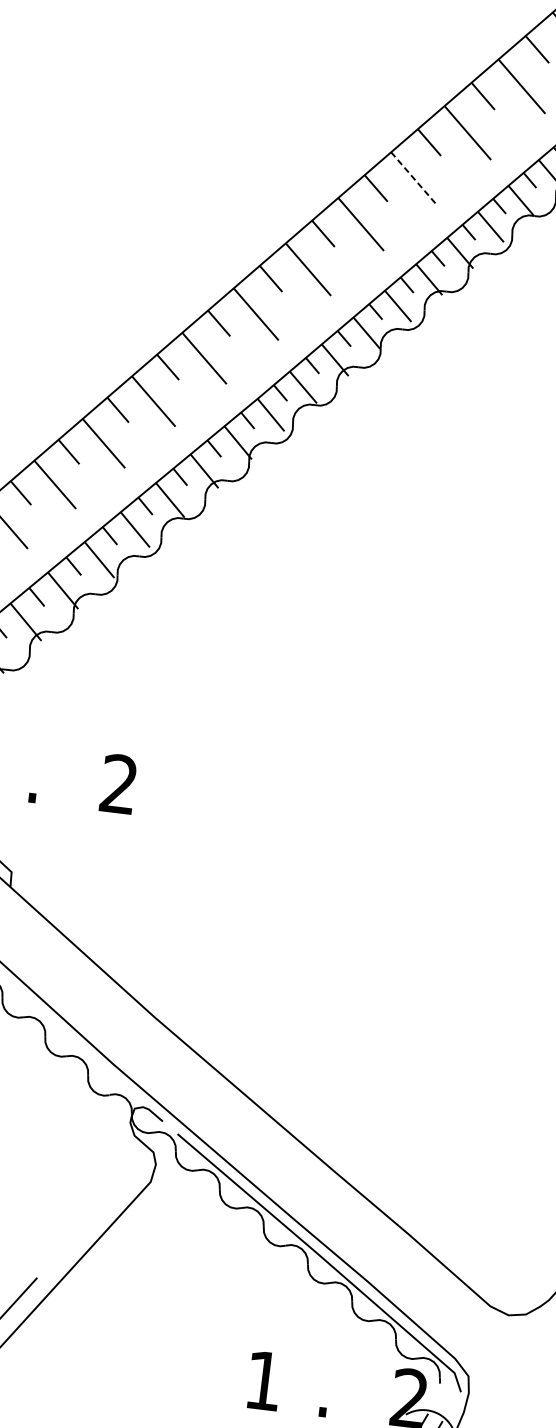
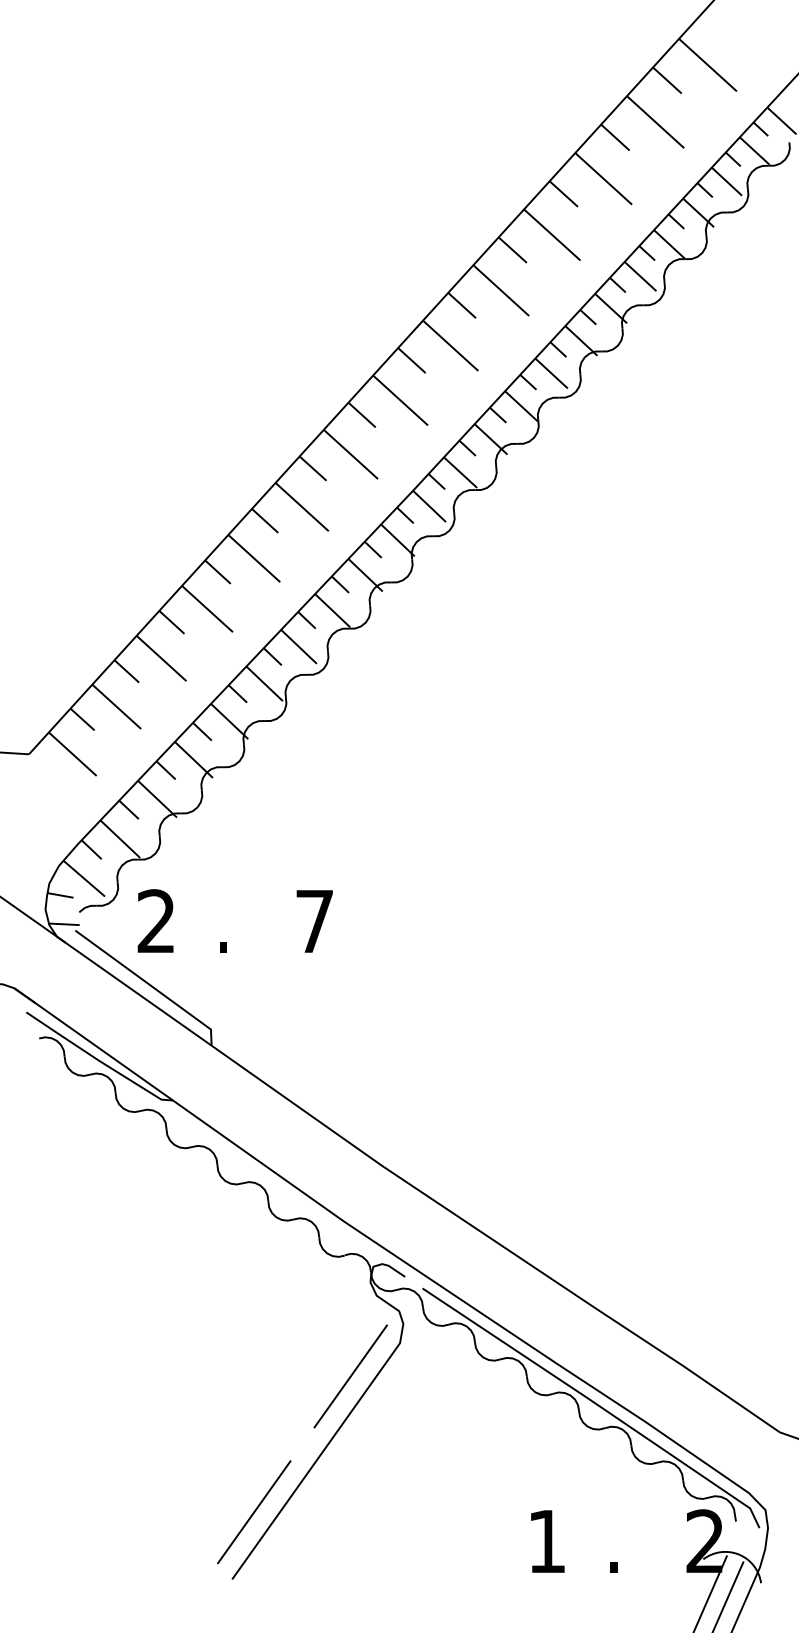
line: (414, 179) -> (552, 235), dashed -> solid
text: (119, 783) -> (314, 920), 2 -> 7
line: (101, 1207) -> (350, 1376), added

